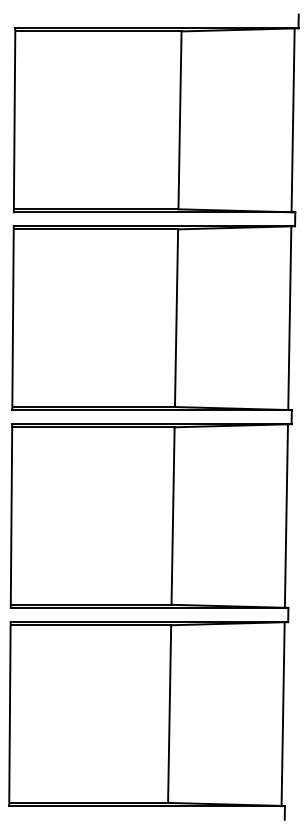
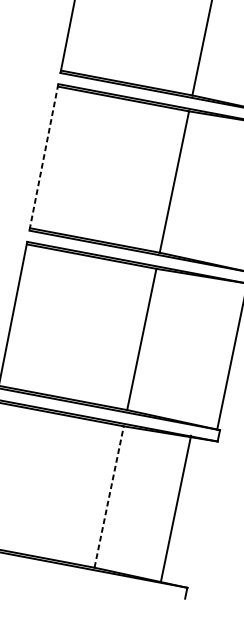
line: (13, 318) -> (44, 157), solid -> dashed
line: (282, 713) -> (175, 508), moved
line: (169, 714) -> (109, 497), solid -> dashed

